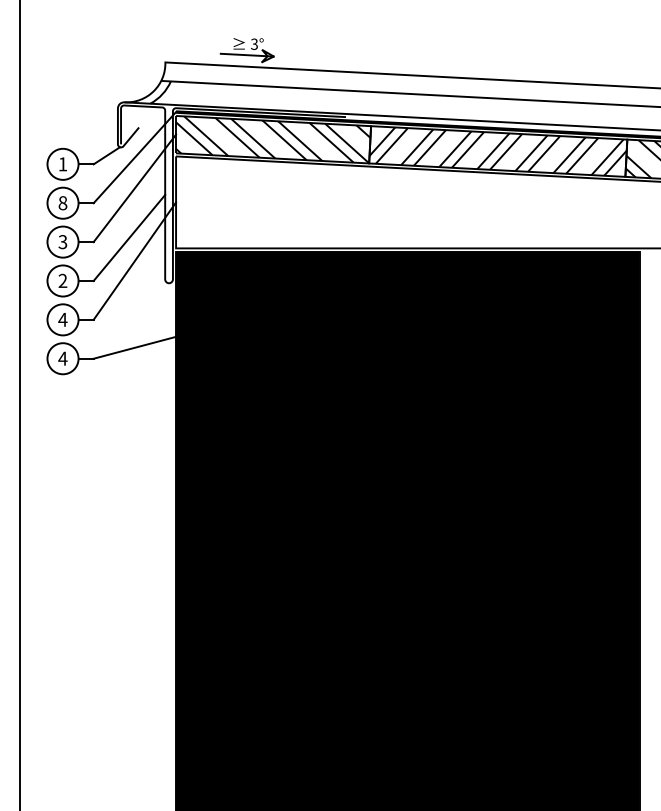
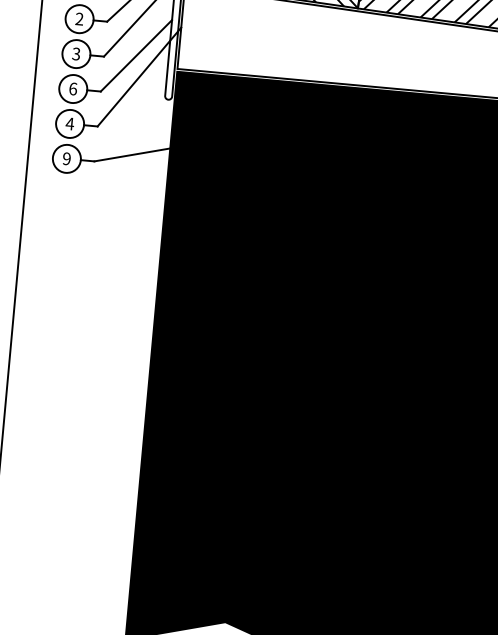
text: (62, 203) -> (79, 19), 8 -> 2
text: (62, 280) -> (72, 88), 2 -> 6
text: (62, 358) -> (66, 158), 4 -> 9

